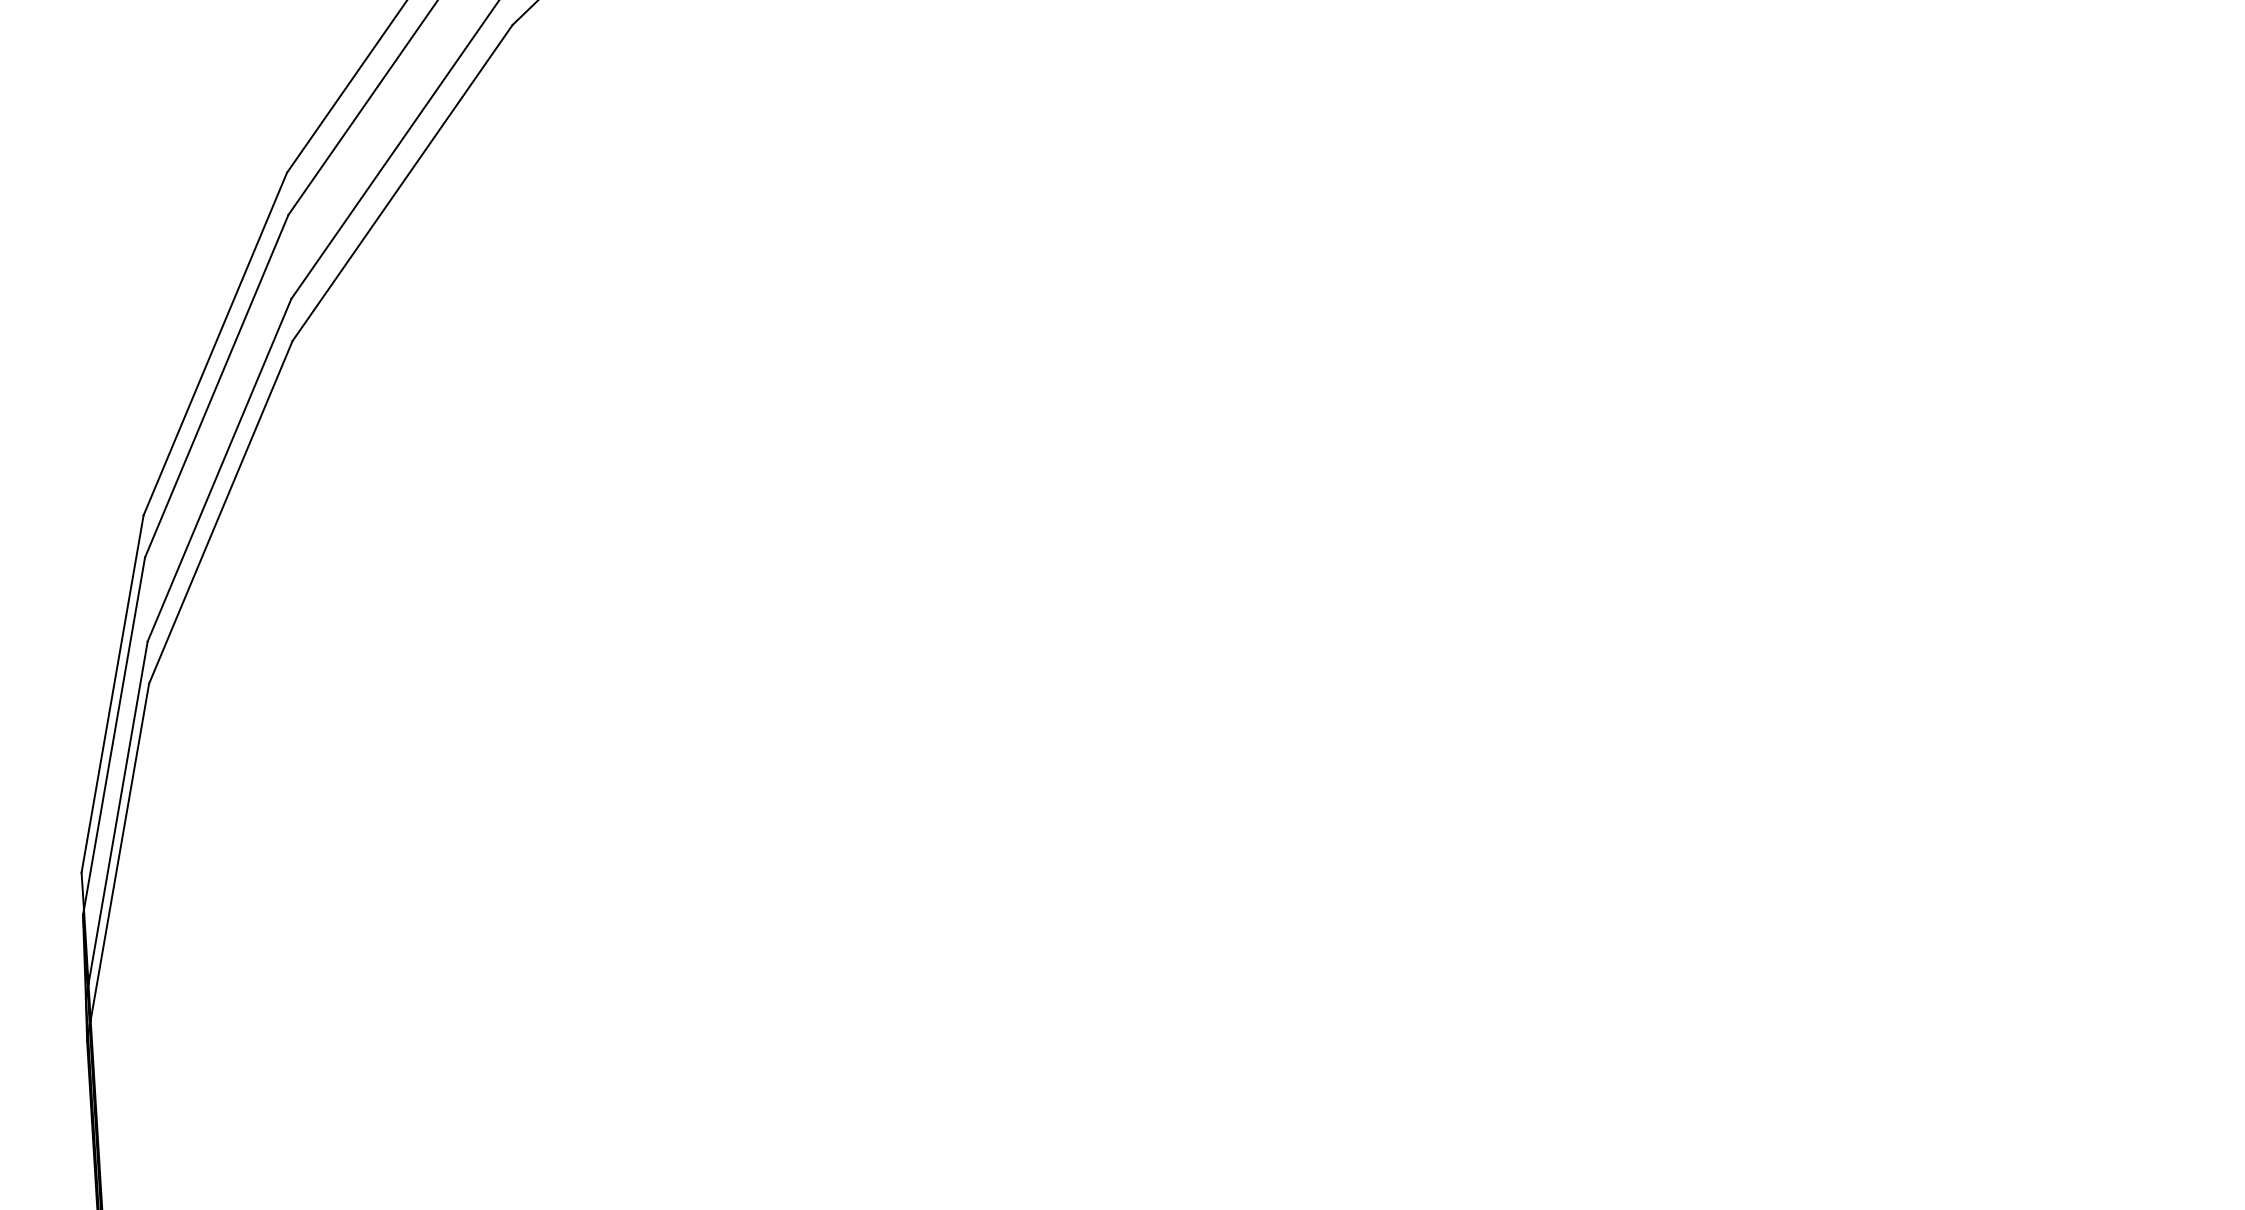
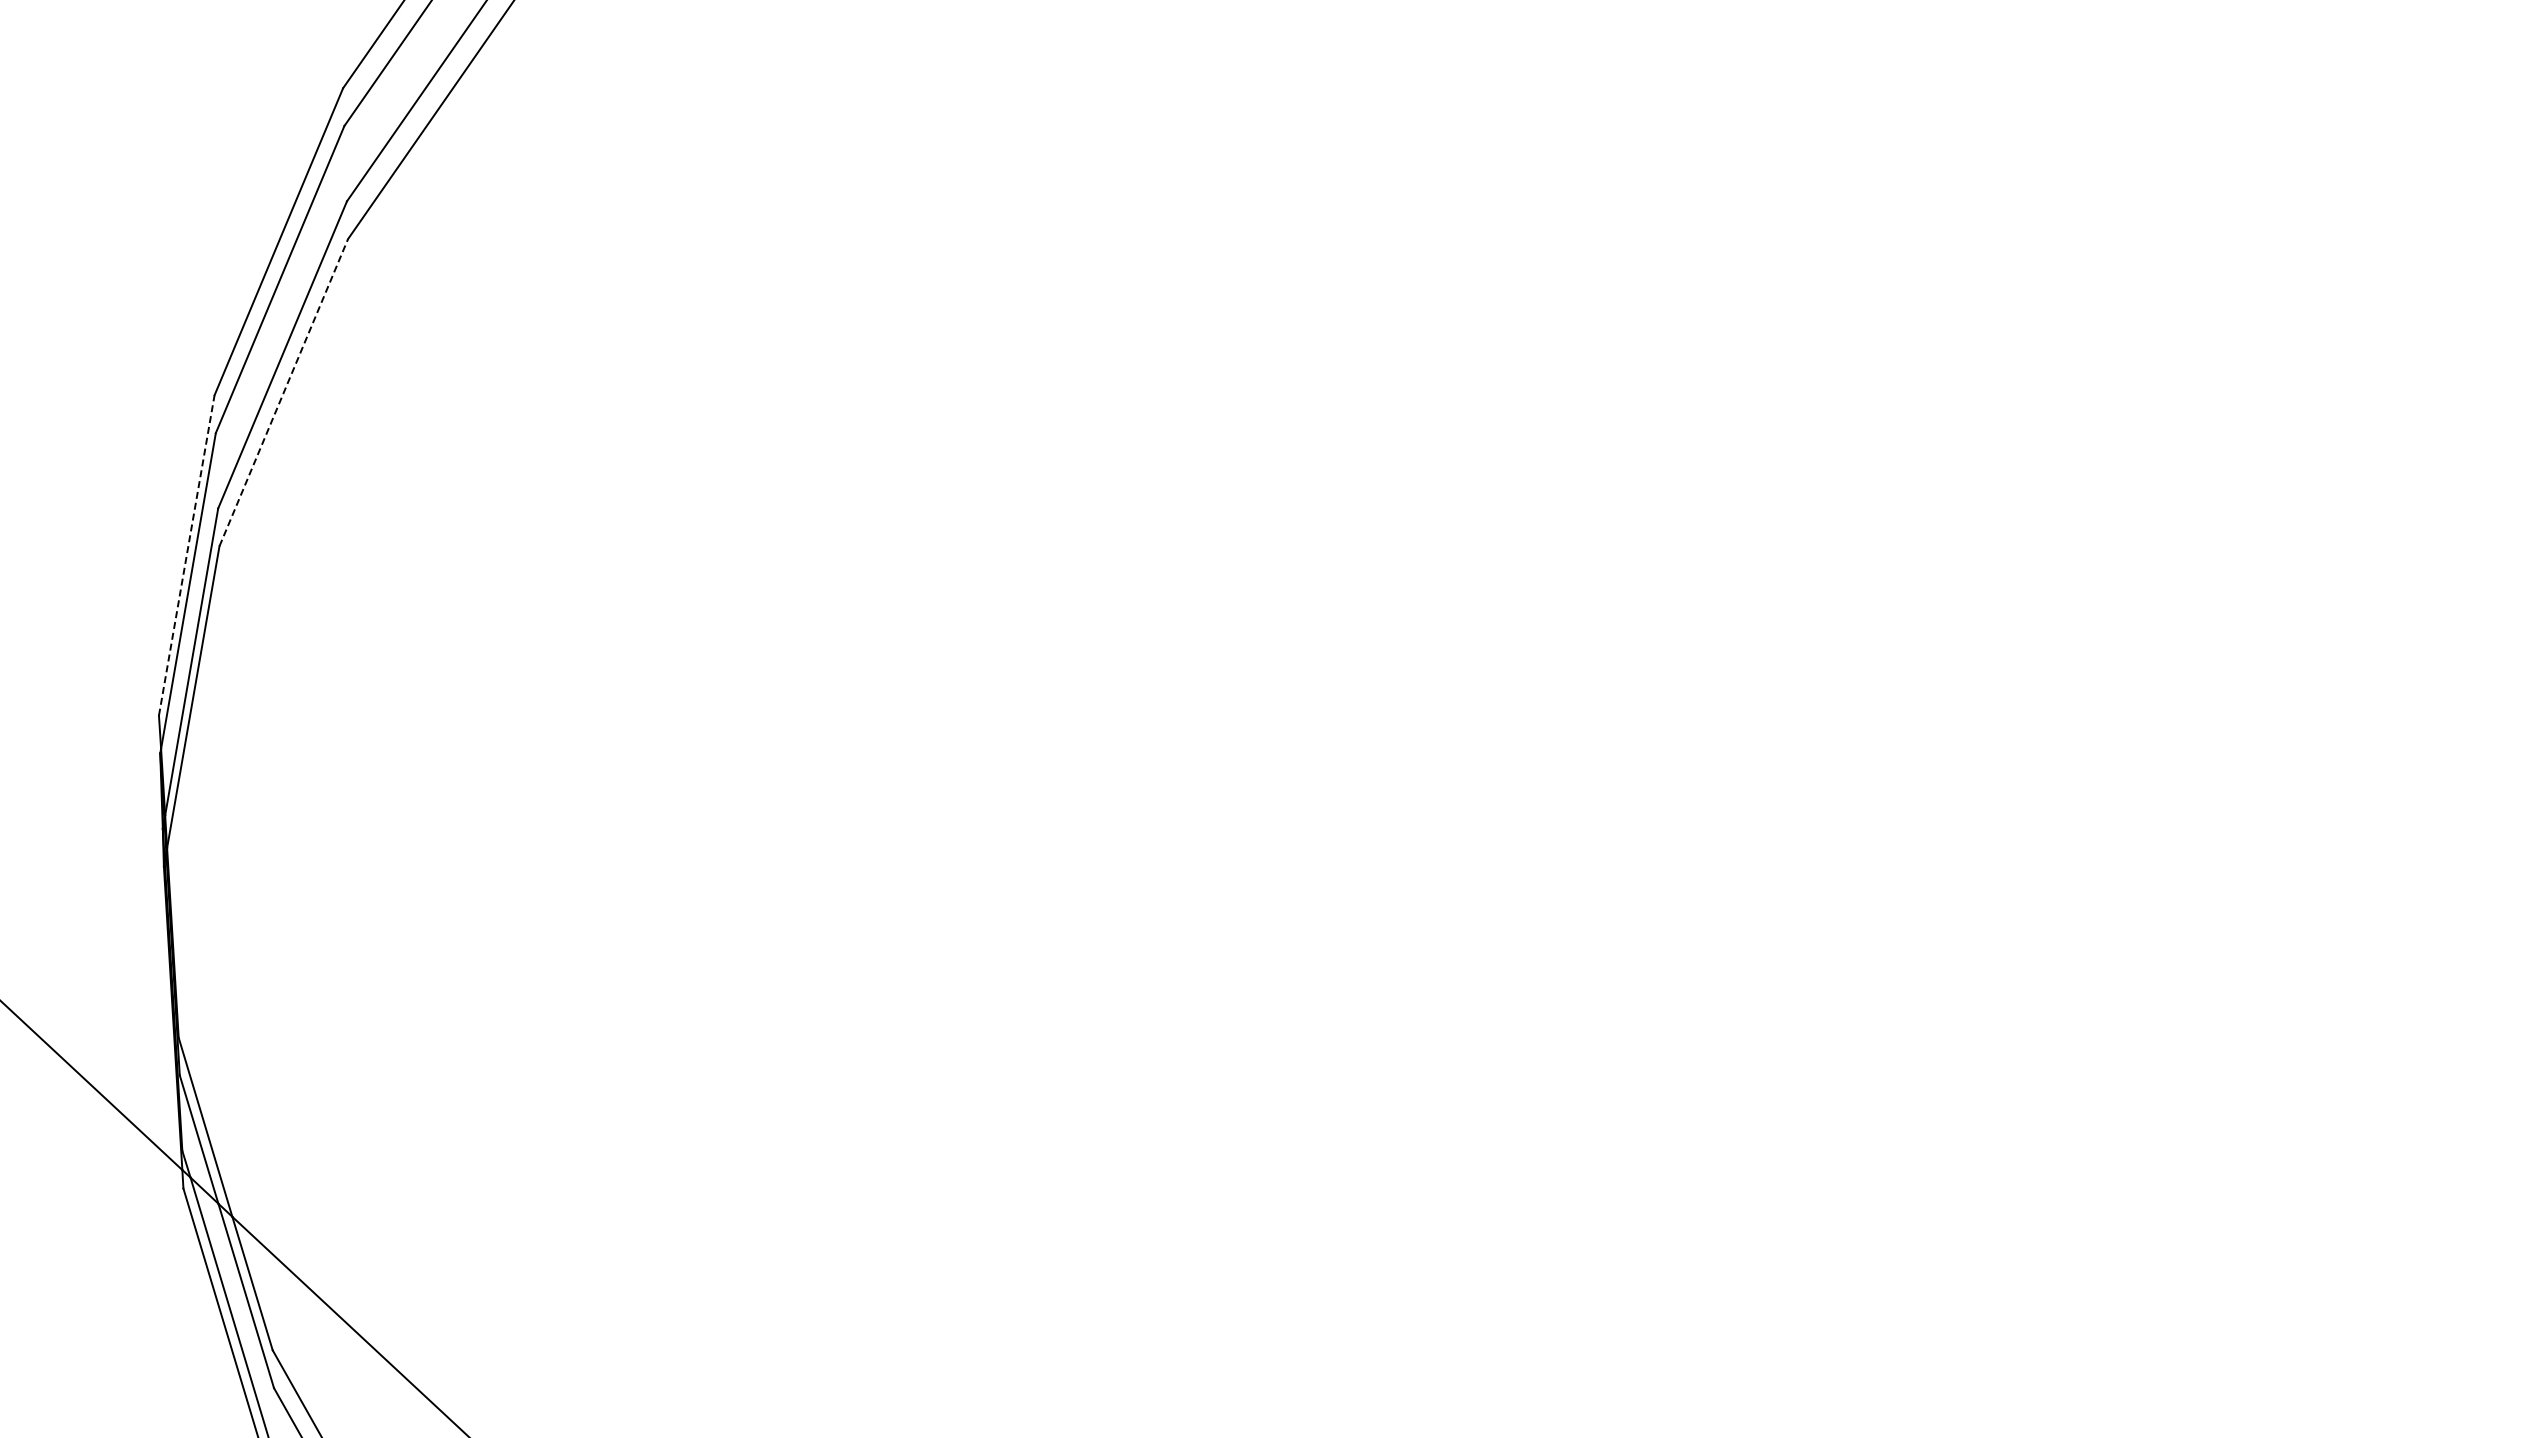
line: (220, 512) -> (283, 392), solid -> dashed
line: (112, 694) -> (186, 555), solid -> dashed

